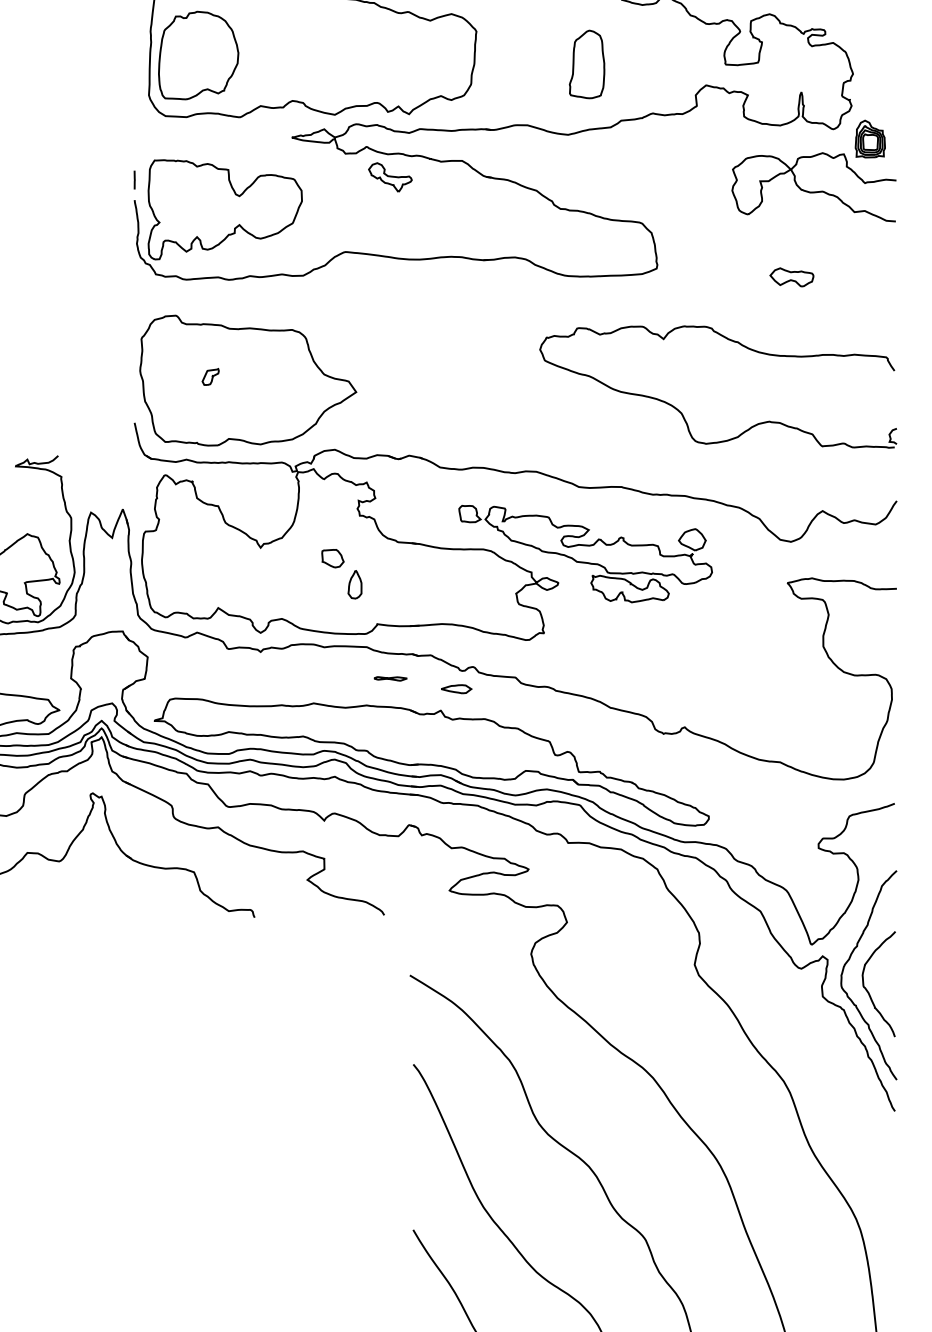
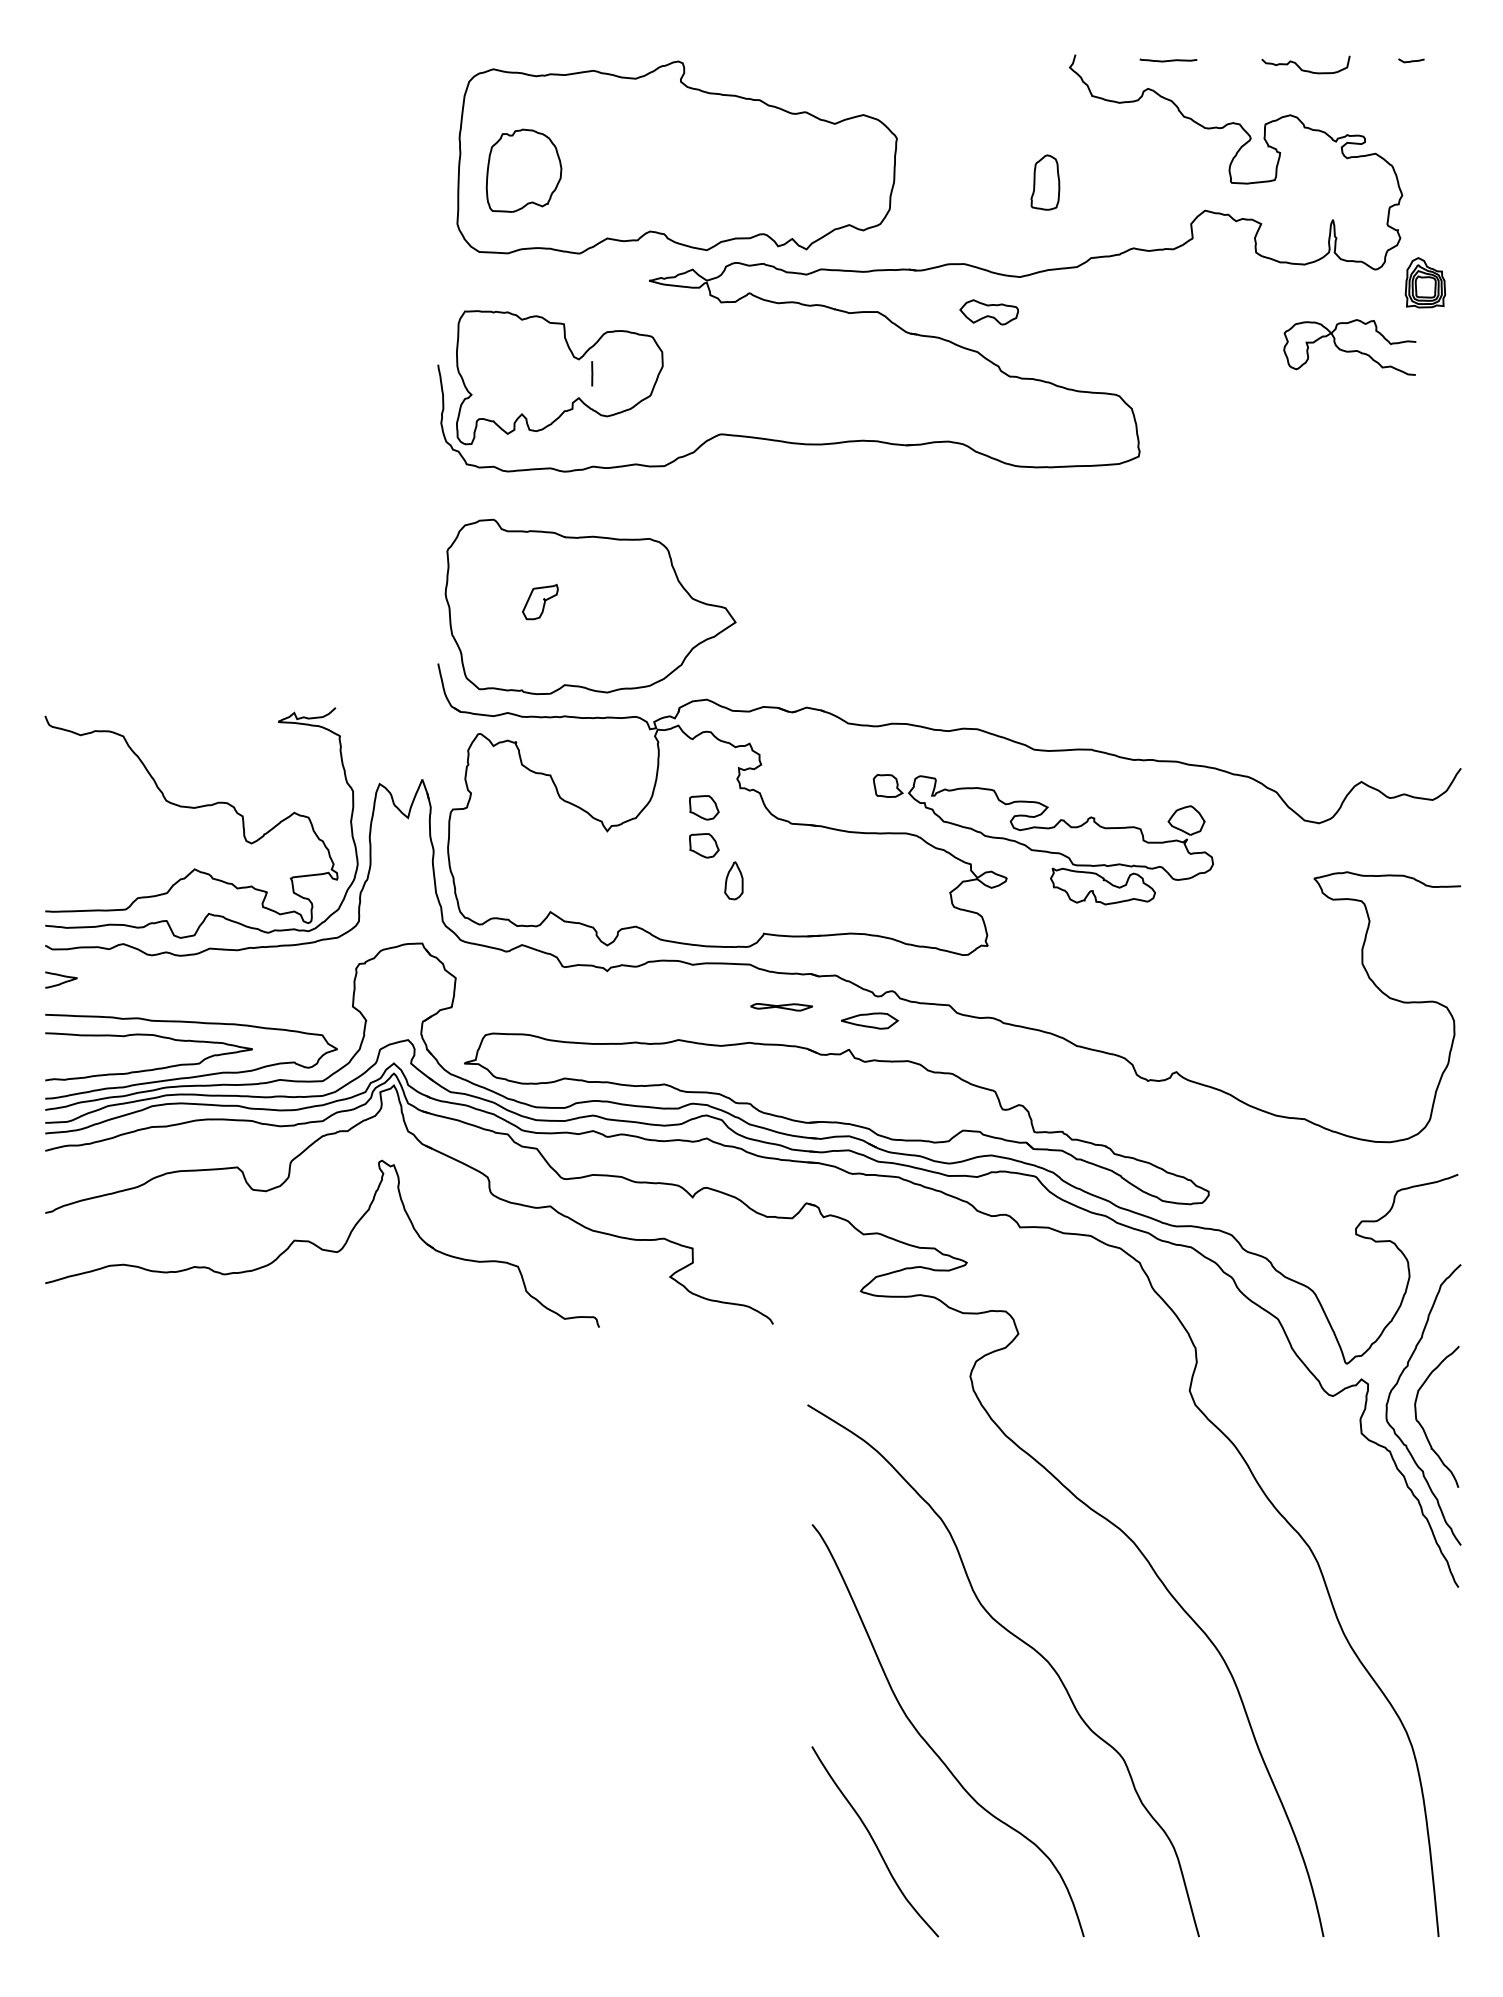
part: (198, 55) -> (523, 170), size x0.7
part: (587, 64) -> (1045, 182), size x0.6
part: (389, 177) -> (780, 334), removed
line: (134, 179) -> (592, 373), moved
part: (813, 187) -> (1349, 347), size x0.6
part: (791, 277) -> (988, 312), moved
part: (210, 376) -> (539, 601), size x1.6
part: (681, 412) -> (1172, 649), removed
part: (333, 530) -> (704, 807), added
part: (390, 678) -> (781, 1006), size x1.4
part: (456, 688) -> (870, 1020), size x1.4

